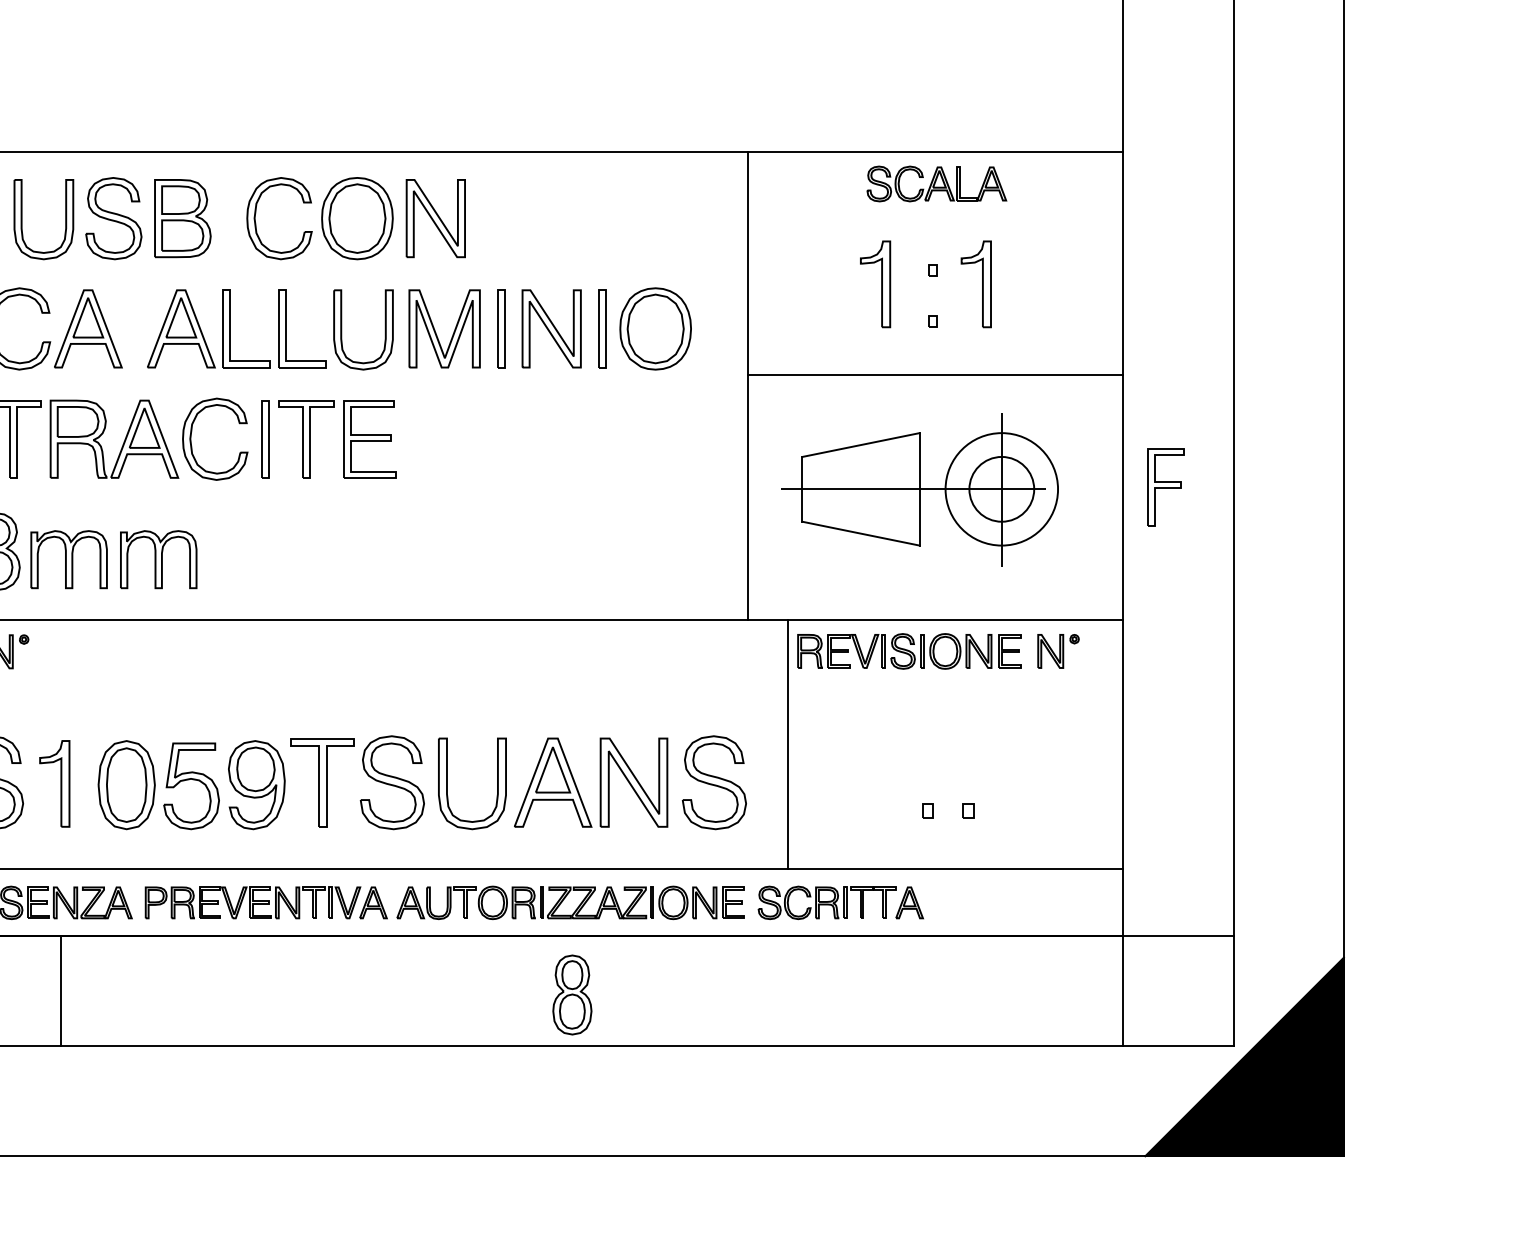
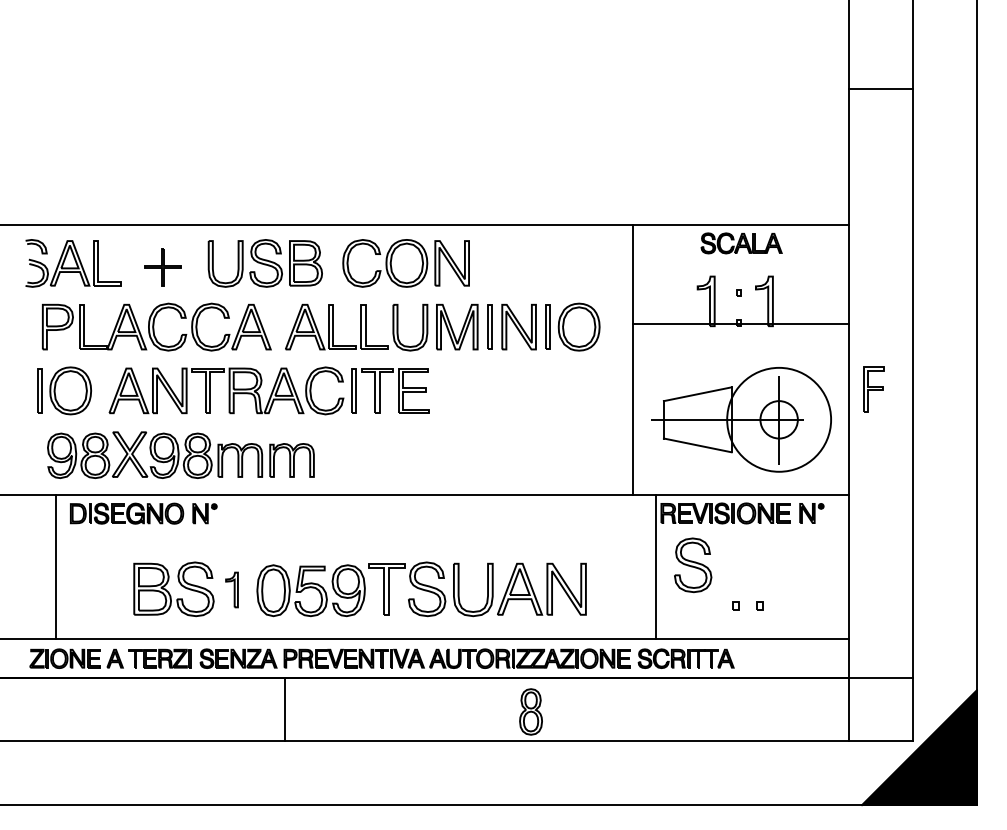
line: (934, 376) -> (740, 324), moved
part: (1165, 487) -> (873, 389), moved
circle: (1000, 488) -> (778, 419), size x1.6
part: (53, 783) -> (231, 589), size x0.7
part: (715, 783) -> (693, 565), moved
line: (60, 990) -> (284, 709), moved

